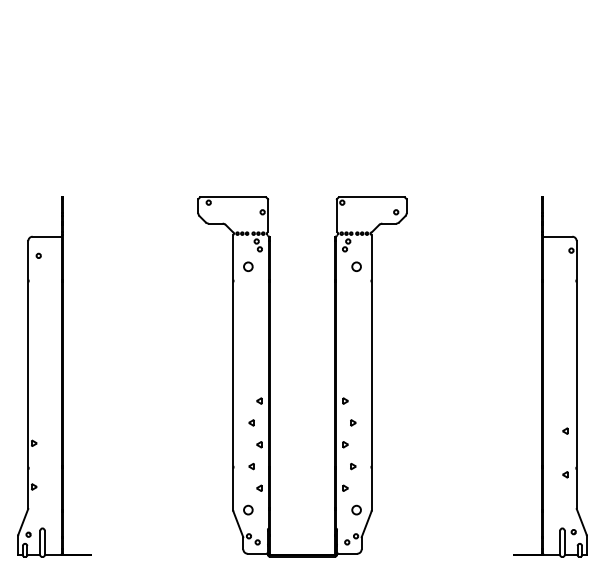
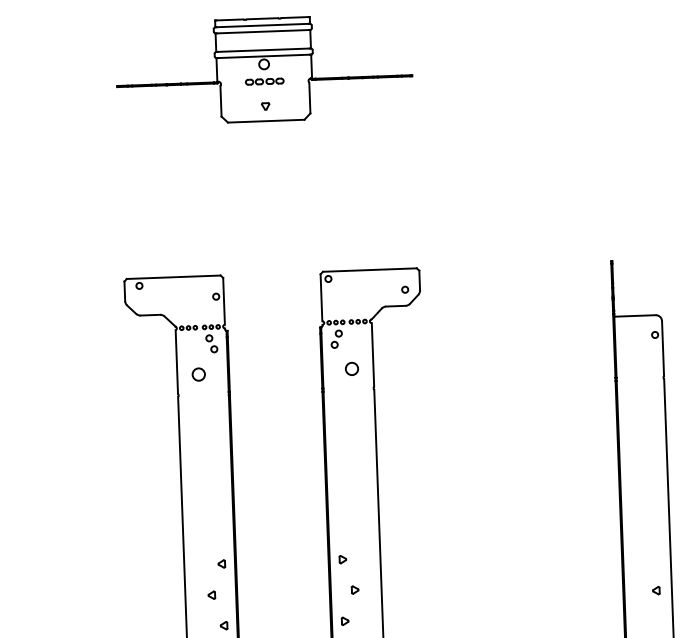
part: (302, 53) -> (264, 69), added

